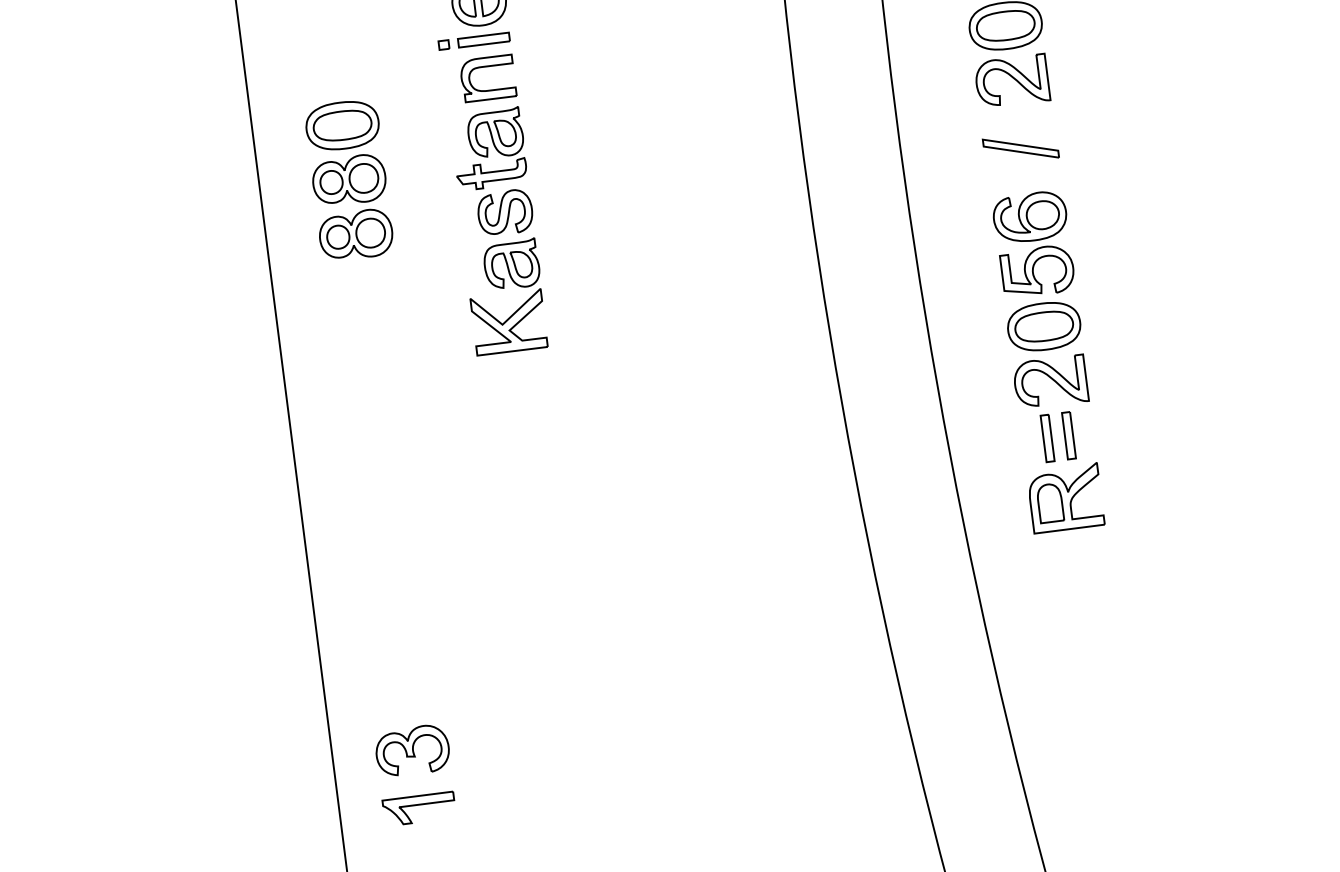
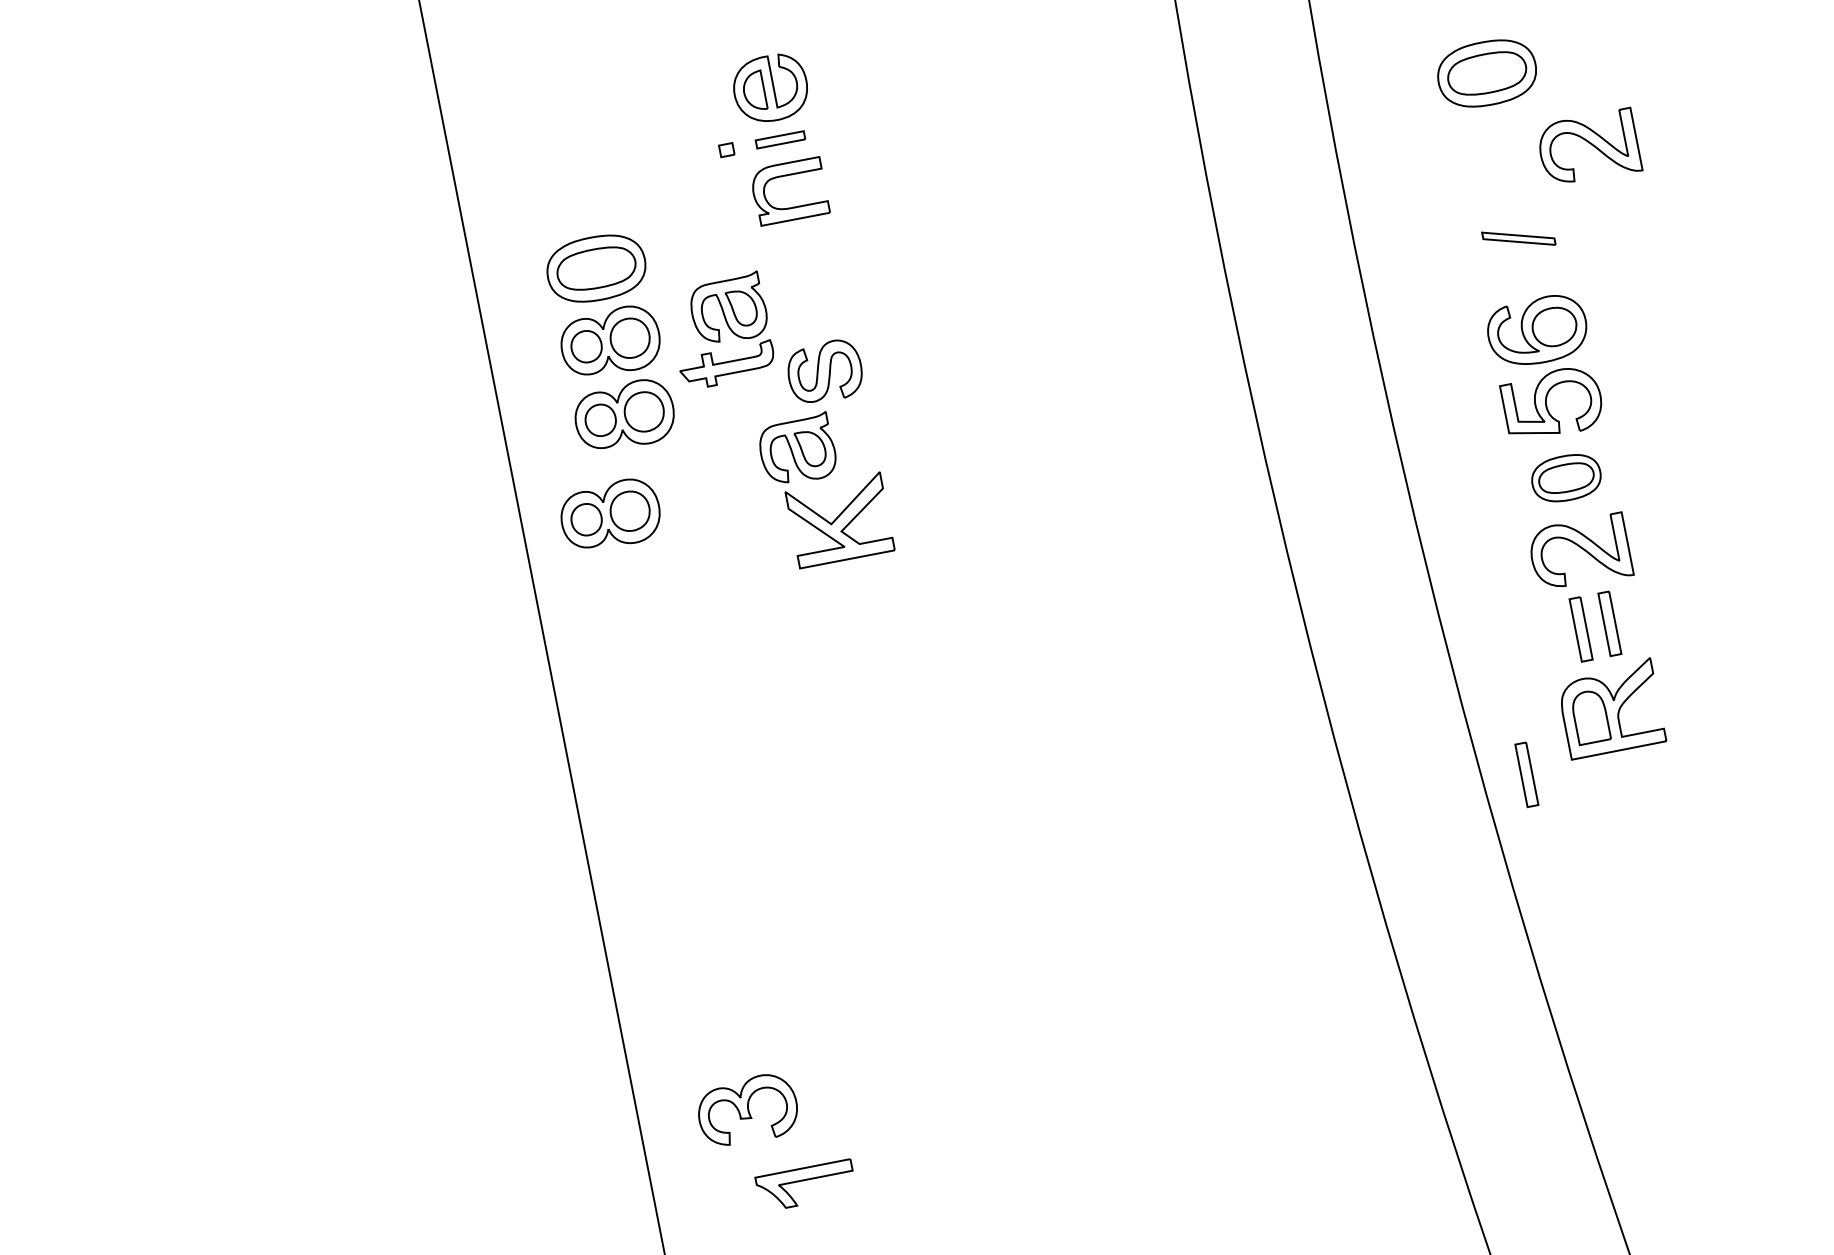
part: (483, 39) -> (780, 139), size x0.7
part: (1014, 78) -> (1591, 144), moved
part: (493, 147) -> (726, 328), moved
part: (1020, 148) -> (1518, 238), size x0.7
part: (511, 262) -> (797, 447), moved
part: (340, 306) -> (610, 513), added
part: (1044, 326) -> (1566, 478), size x0.7
part: (1000, 542) -> (1526, 774), added
part: (417, 807) -> (803, 1183), moved

